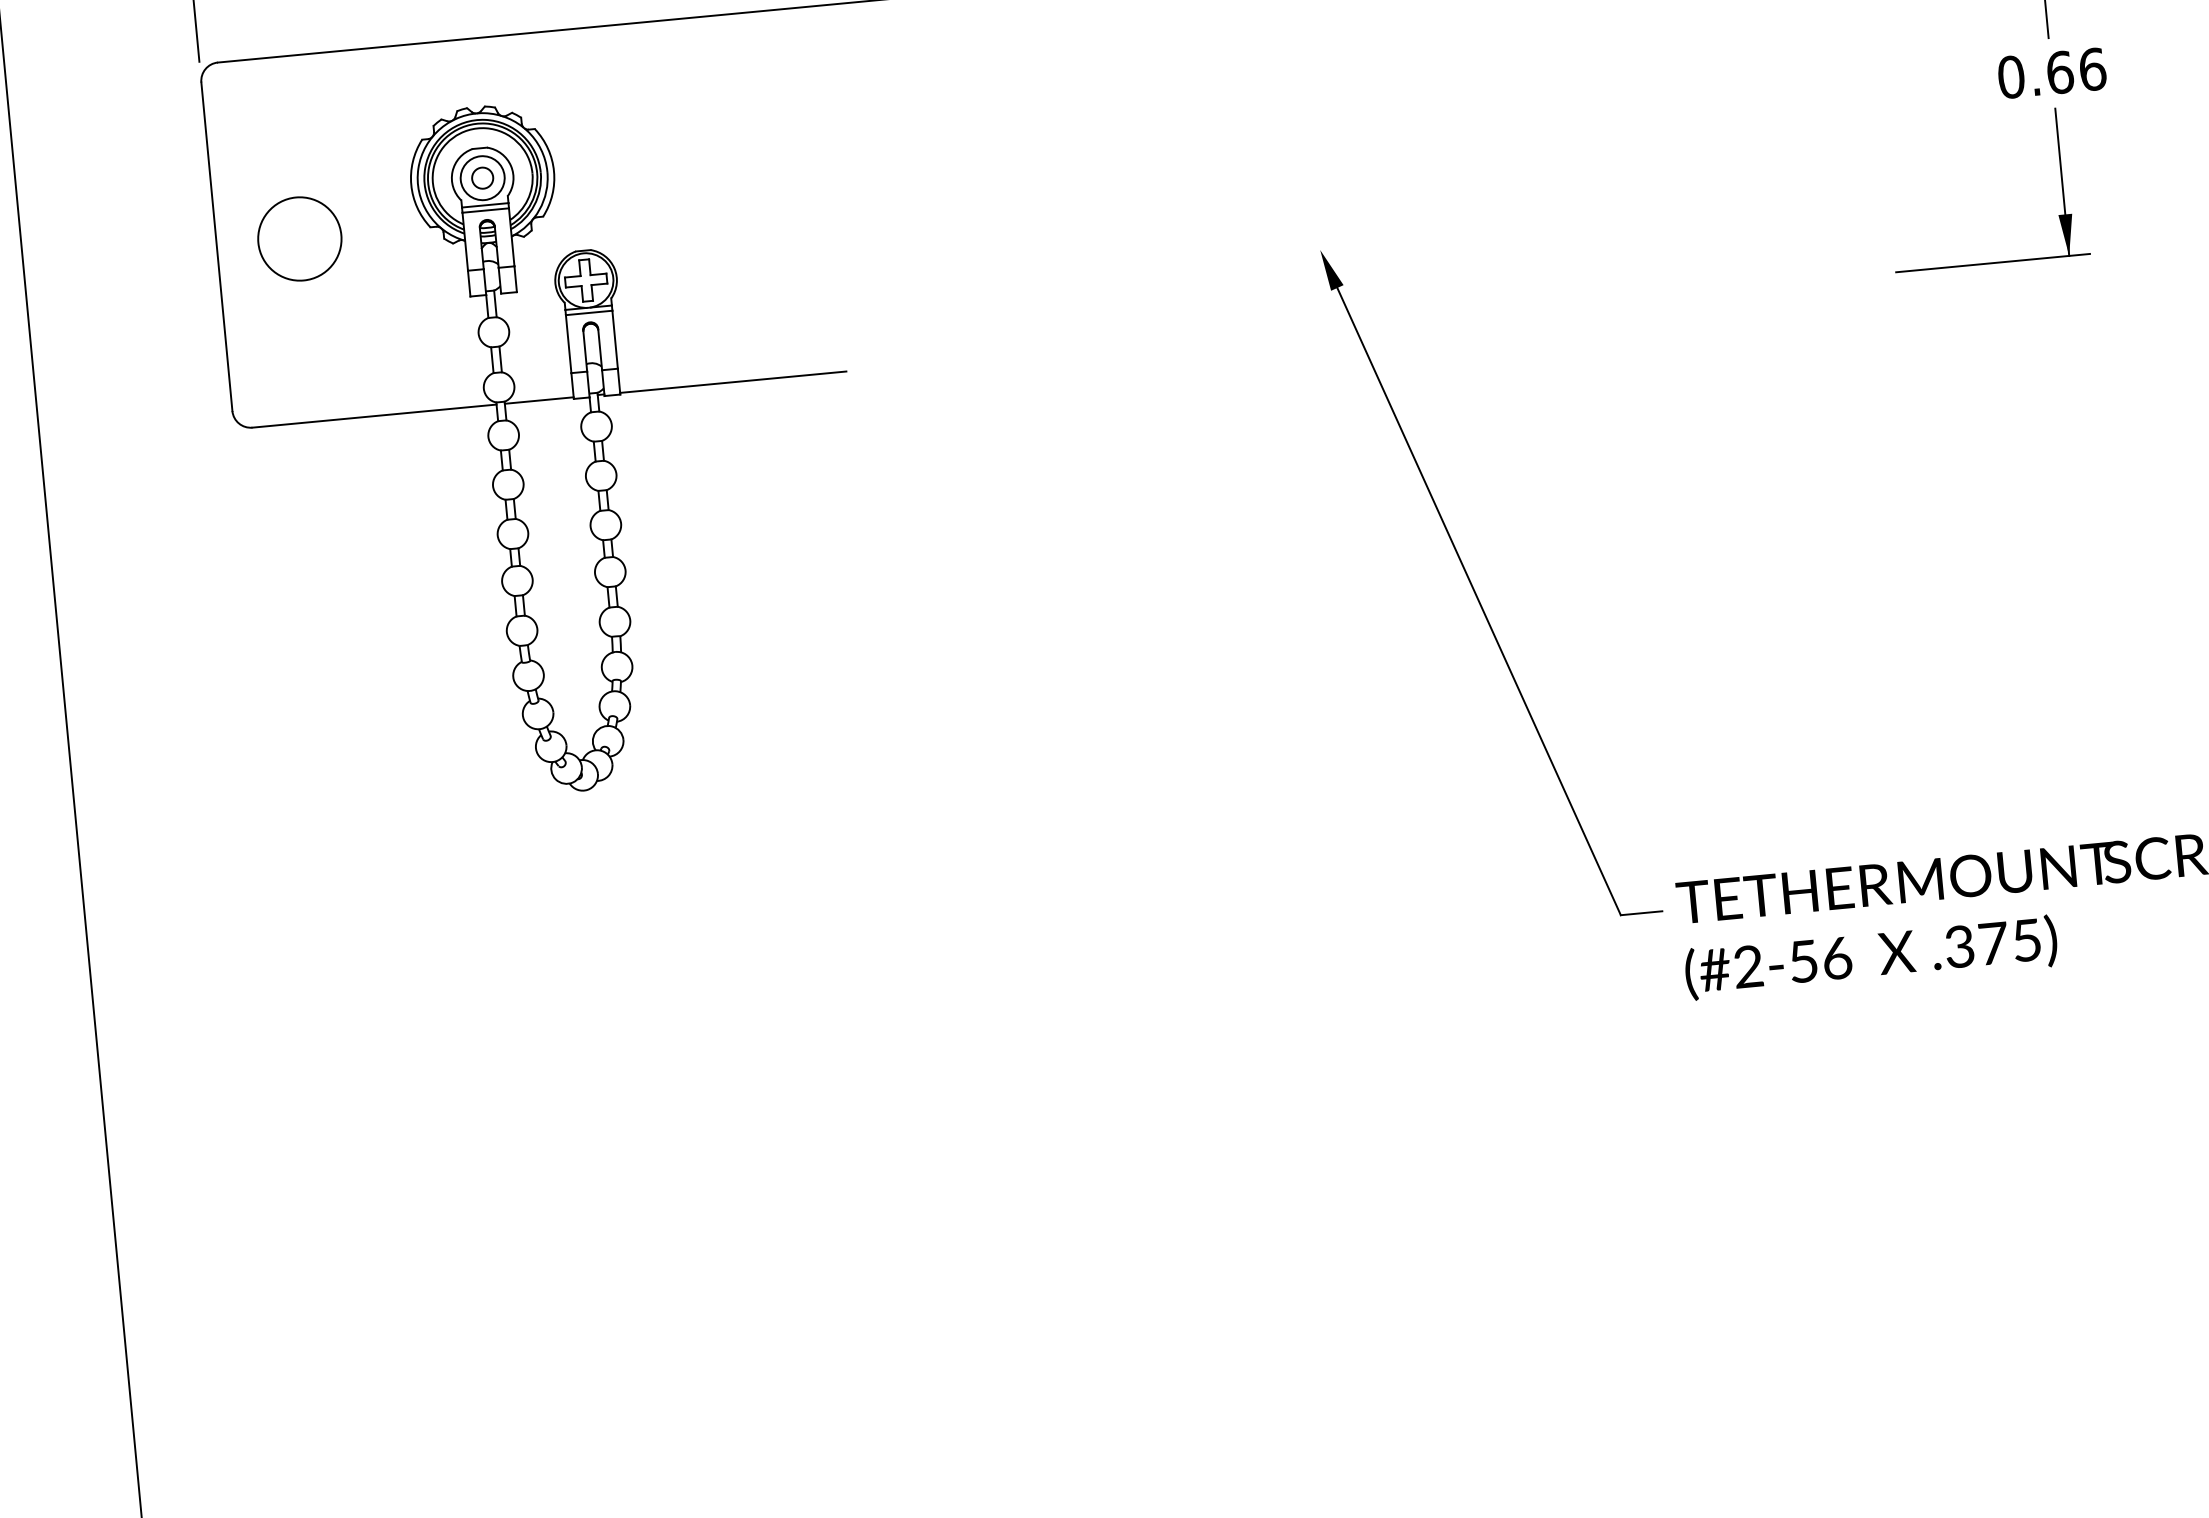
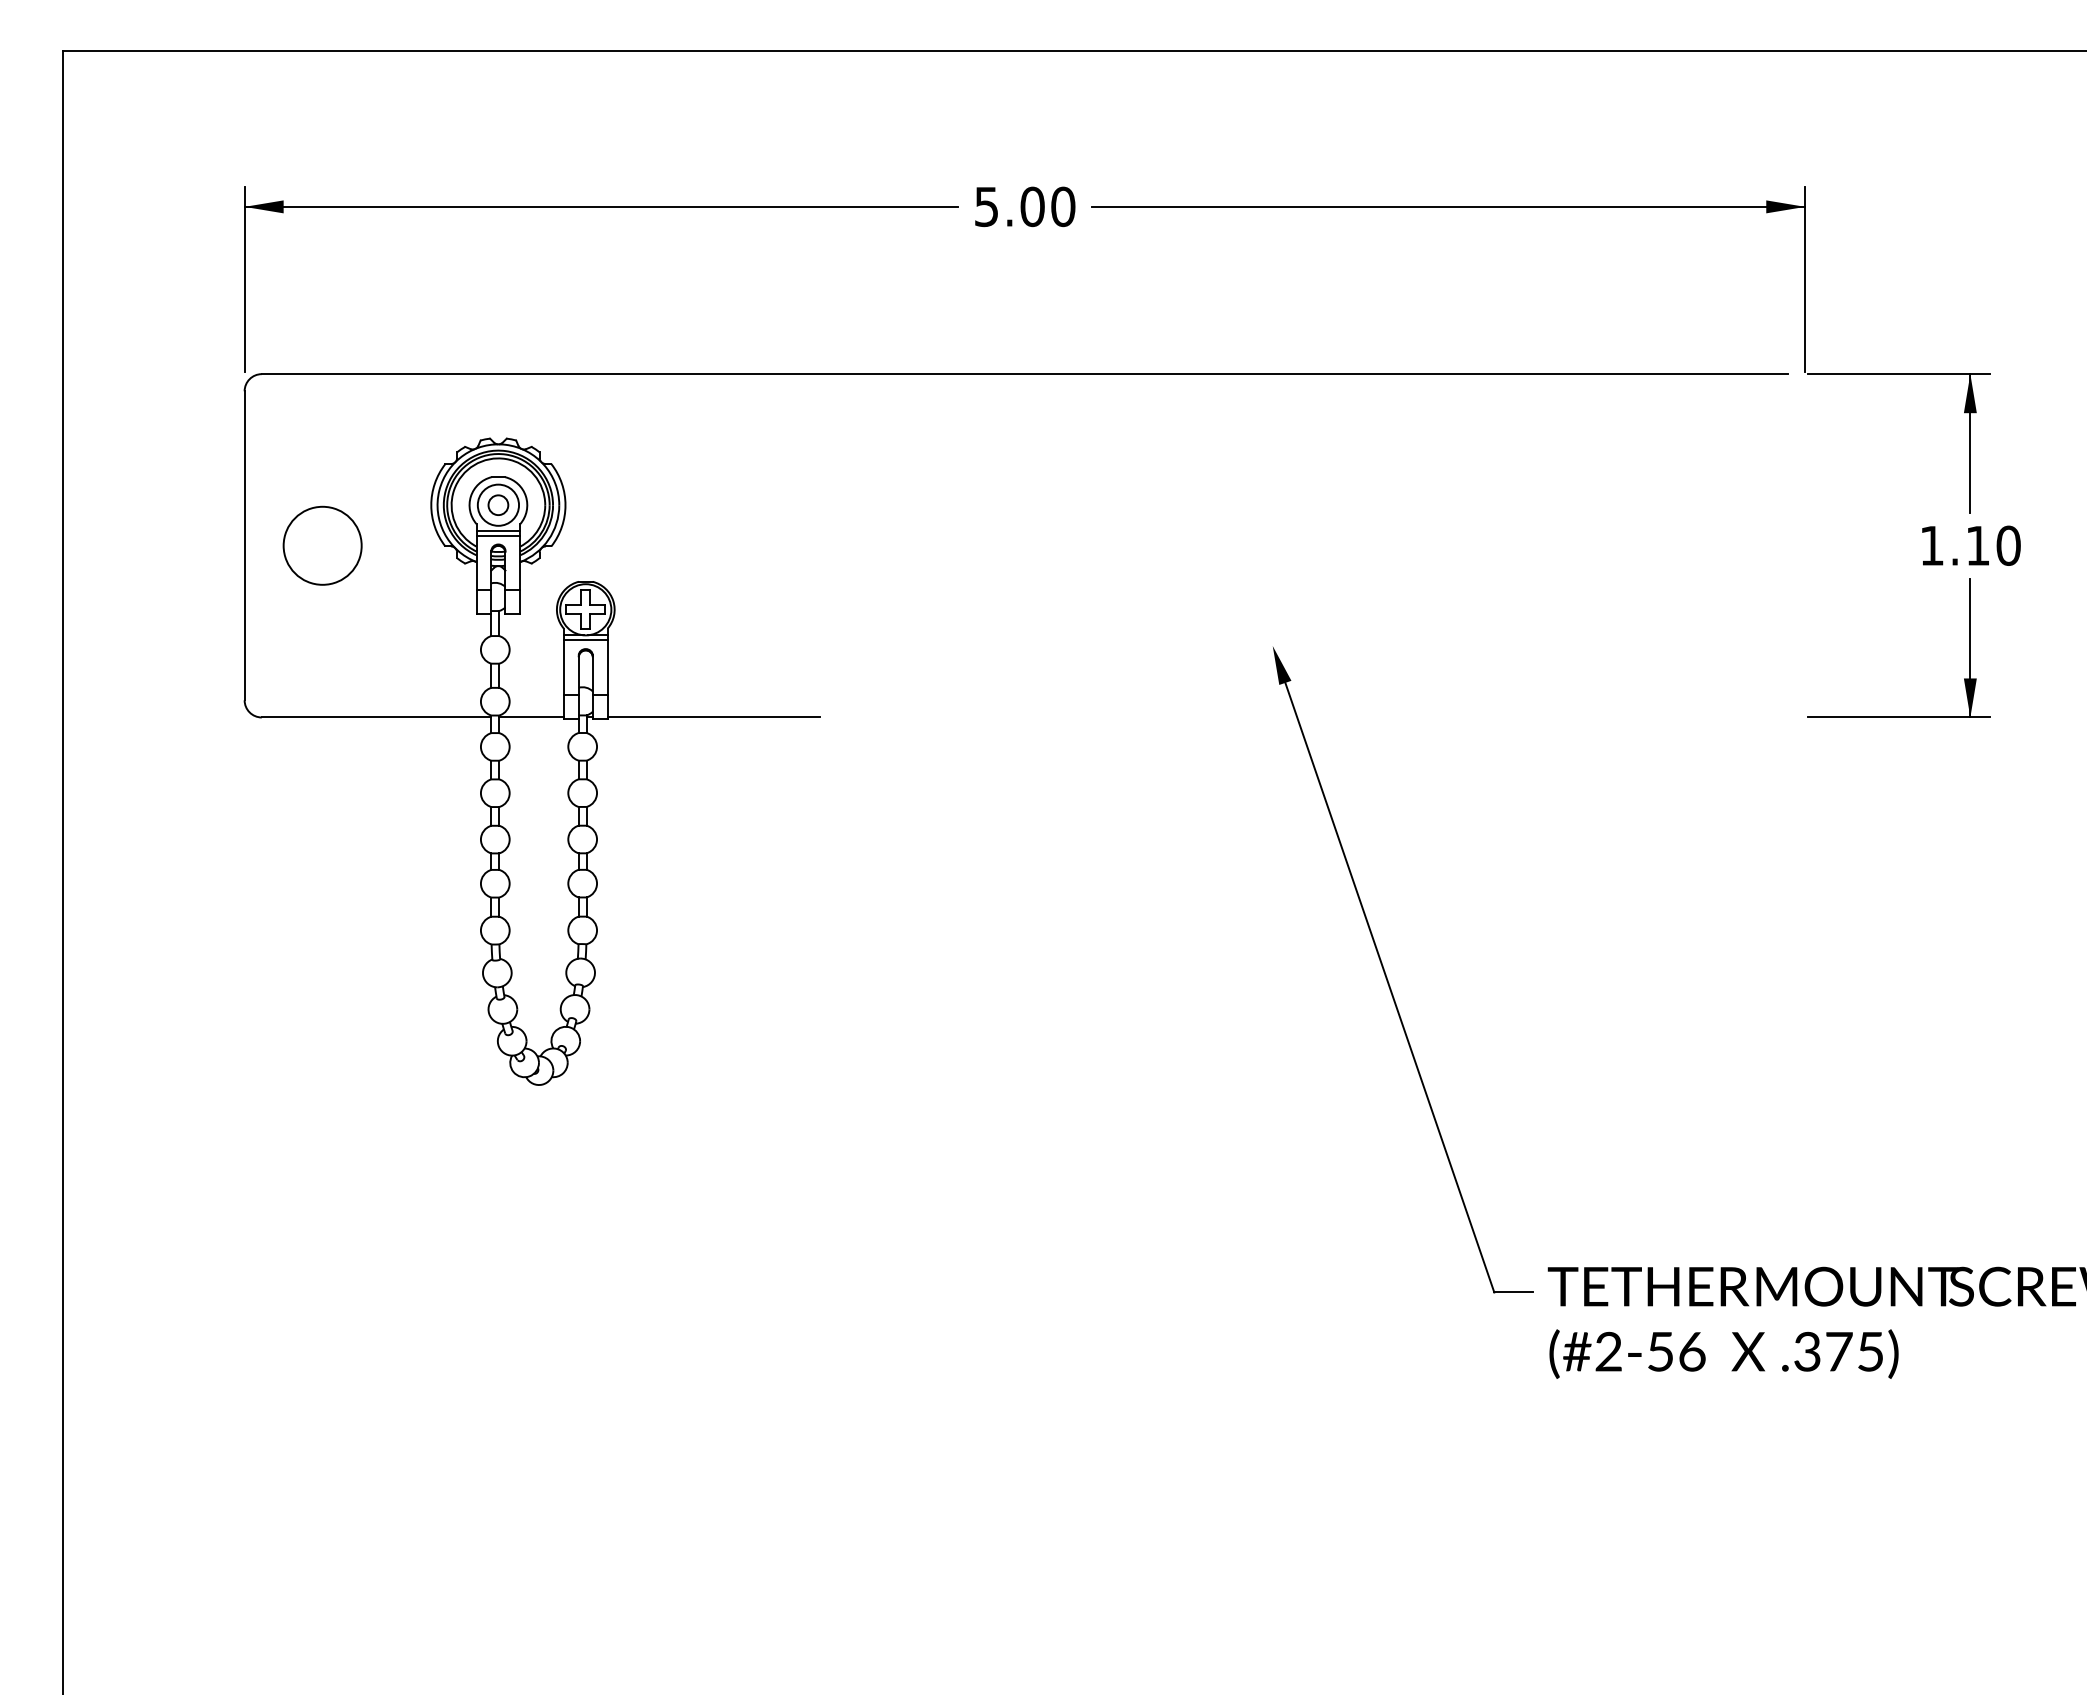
text: (2052, 73) -> (1970, 545), 0.66 -> 1.10

